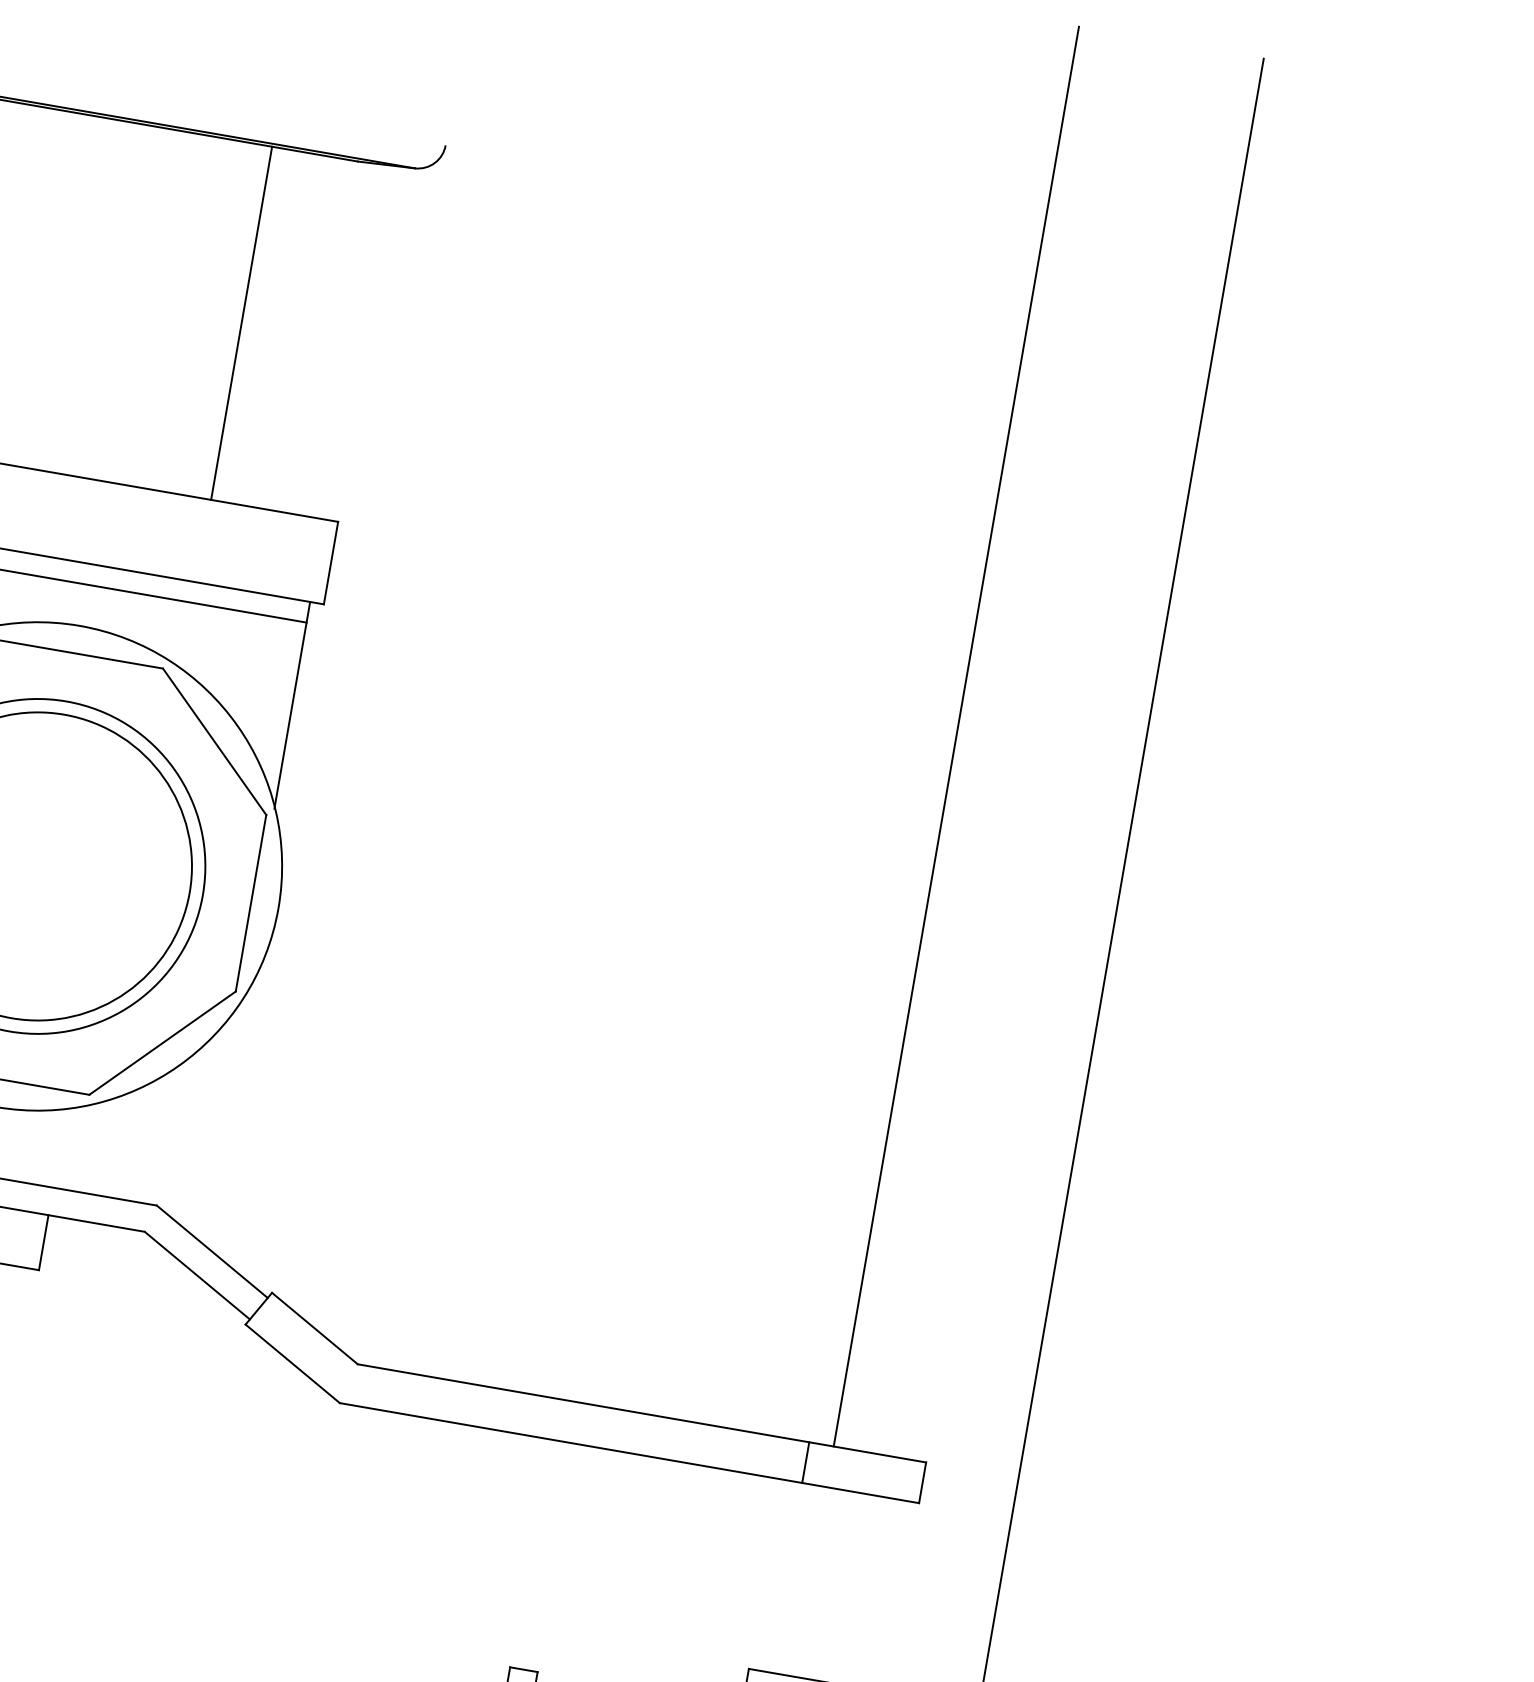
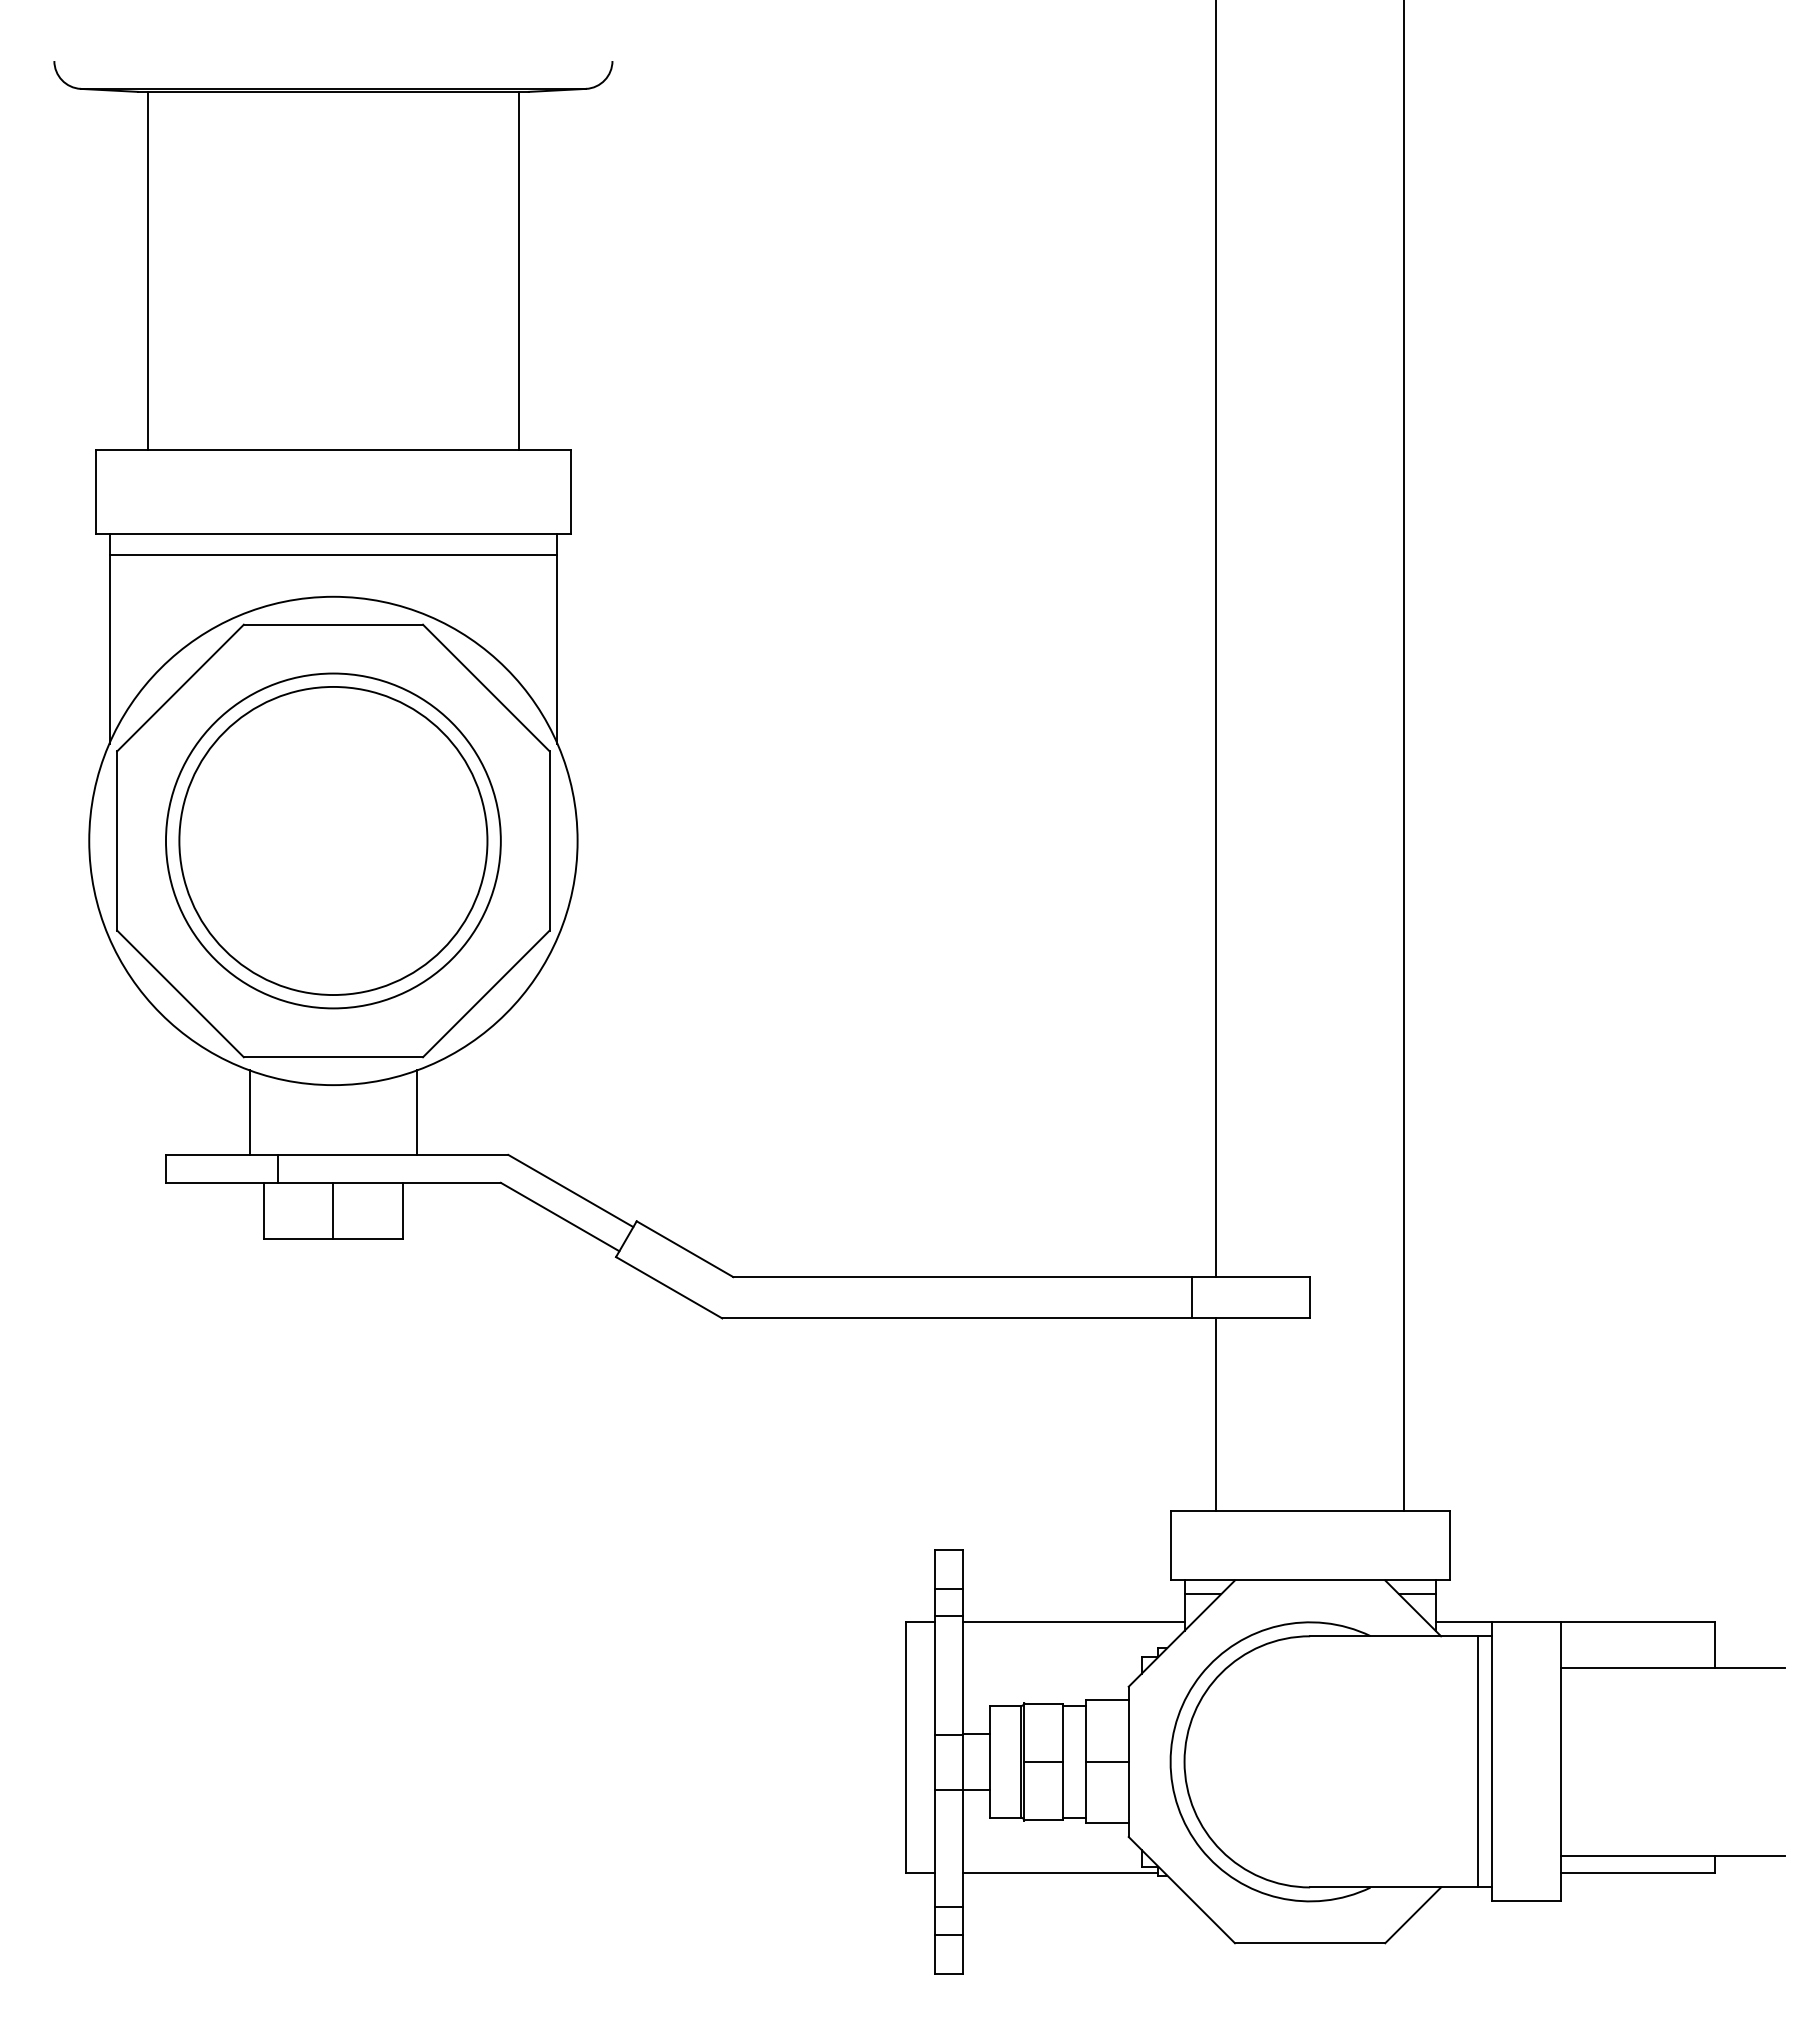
line: (241, 322) -> (518, 270), moved
line: (74, 1148) -> (417, 1112), added
line: (810, 1581) -> (1216, 1414), added

